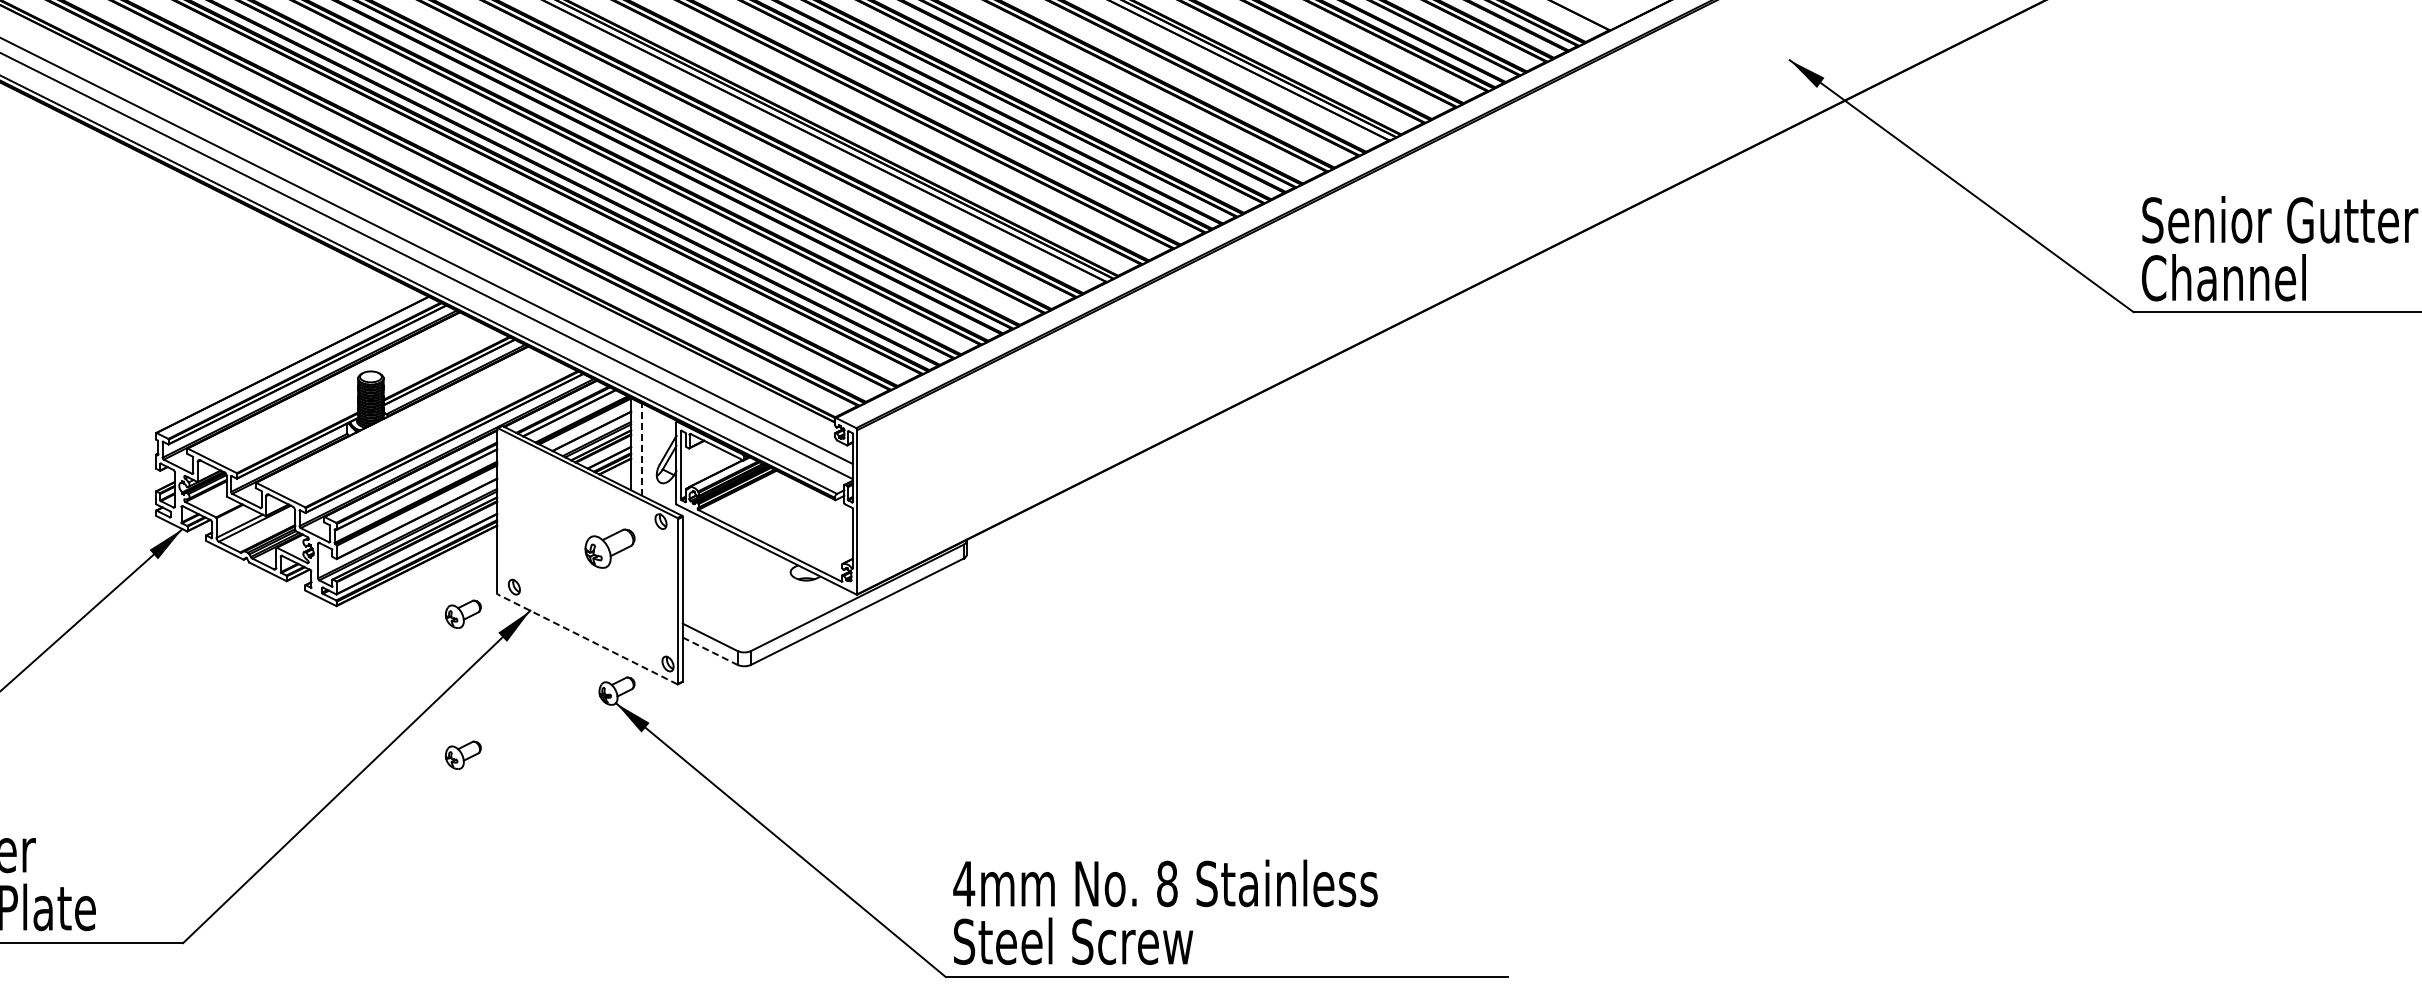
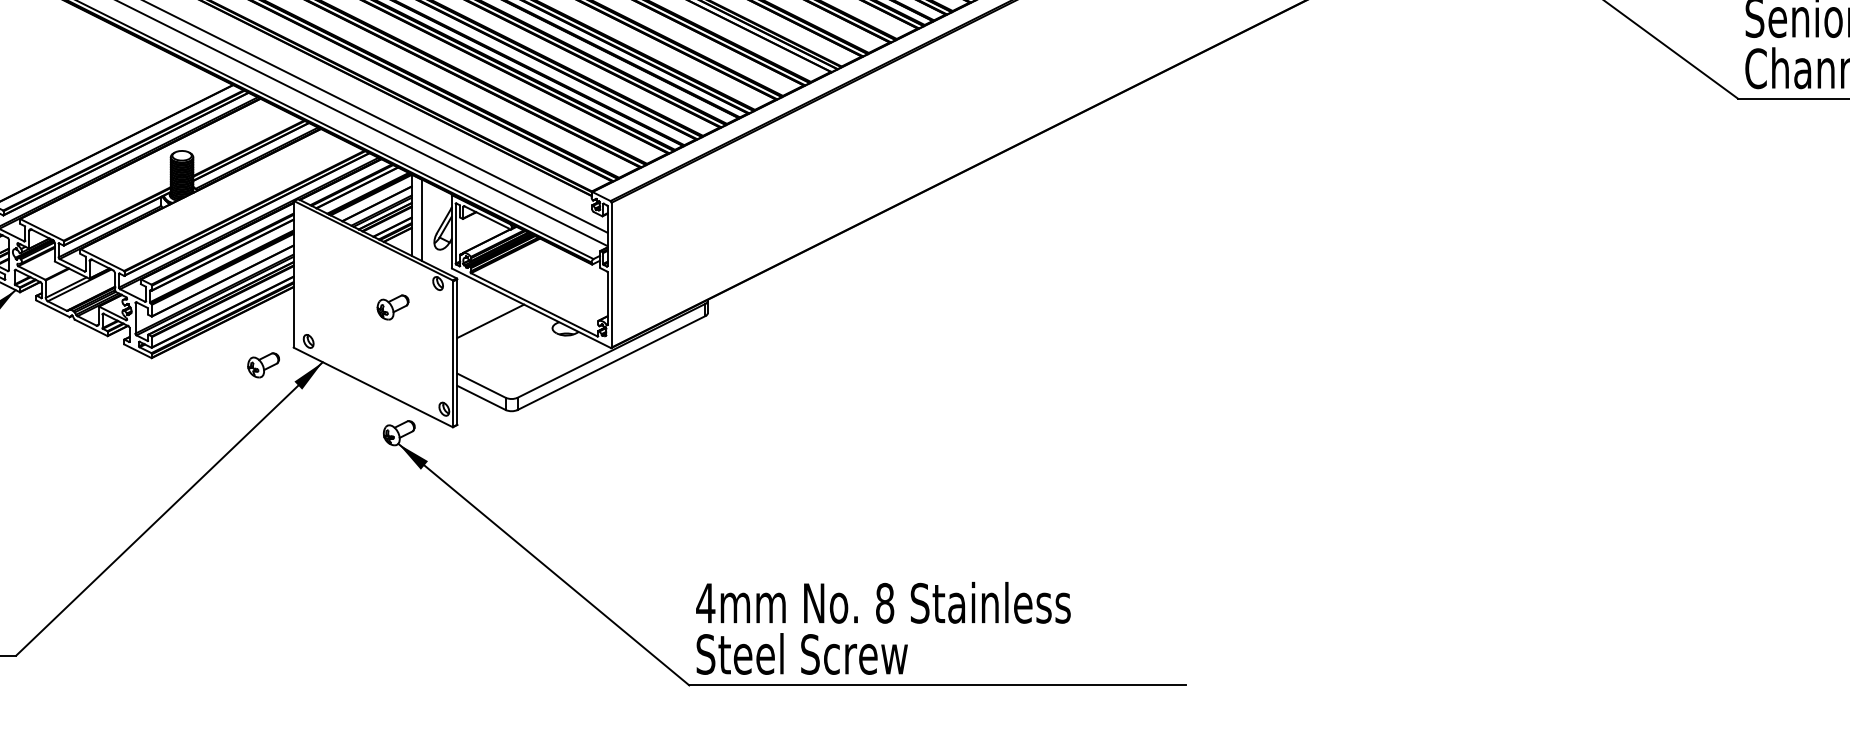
line: (642, 449) -> (421, 219), dashed -> solid
part: (609, 548) -> (392, 307), size x0.71
line: (720, 564) -> (490, 321), added
line: (587, 639) -> (373, 387), dashed -> solid
line: (710, 651) -> (481, 398), dashed -> solid
part: (462, 754) -> (262, 489), removed

